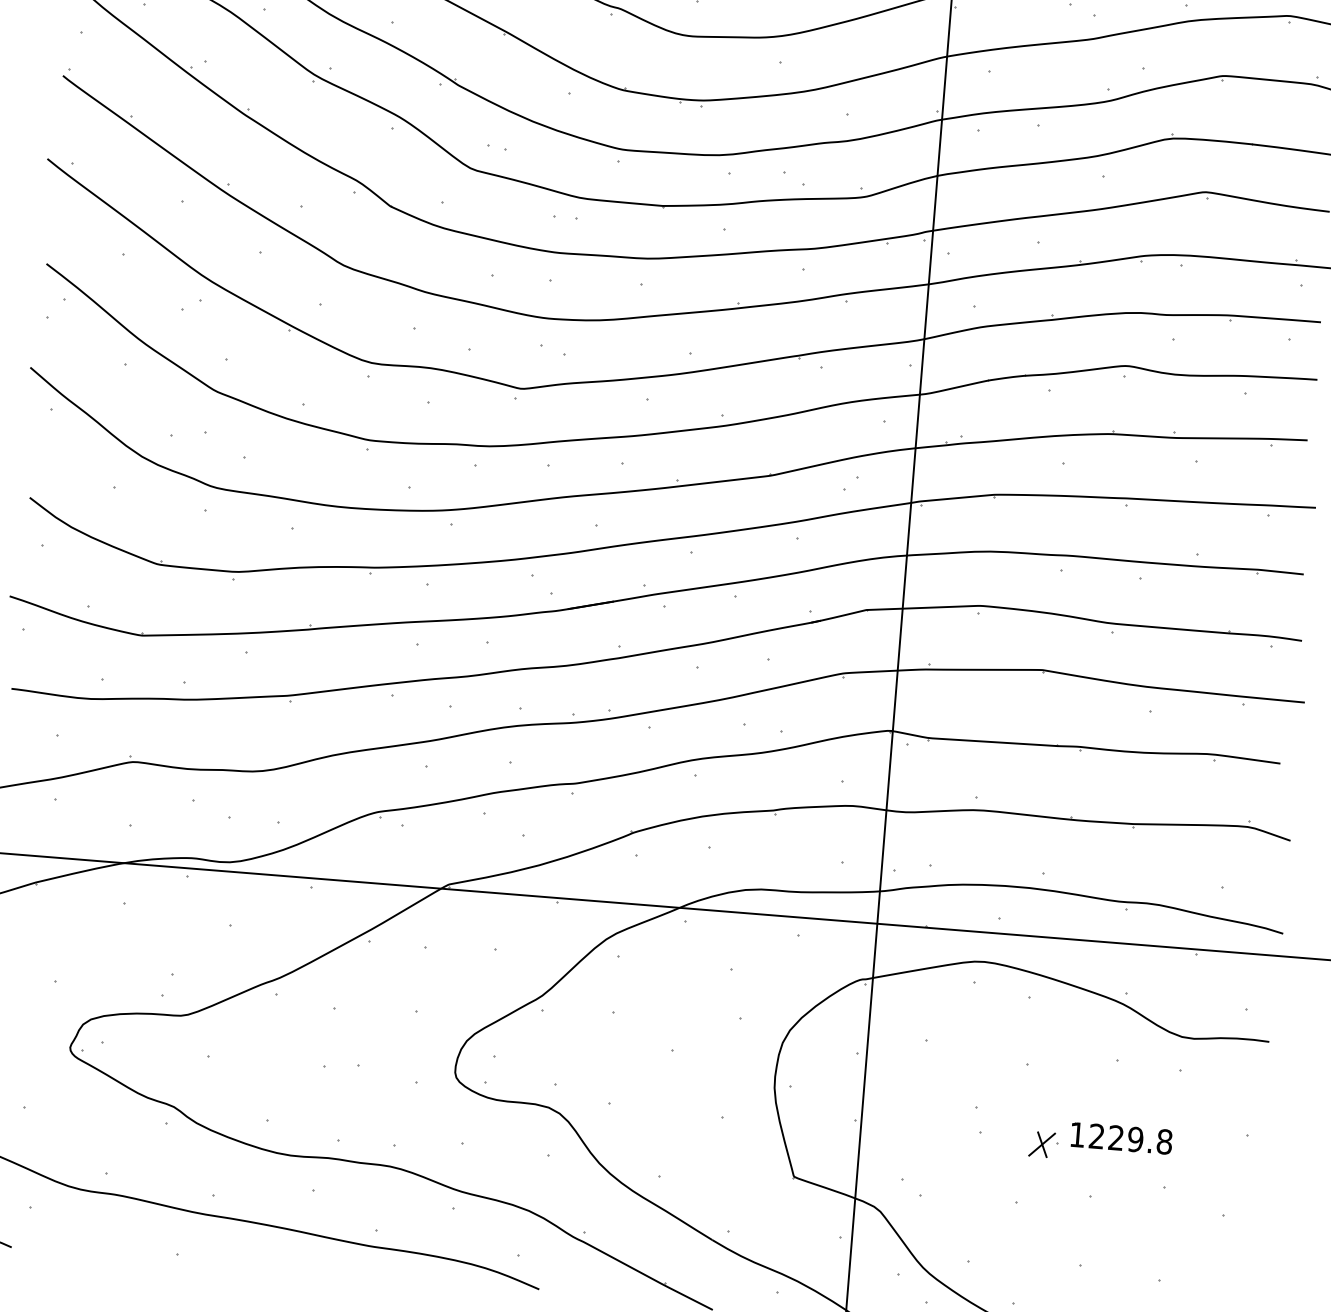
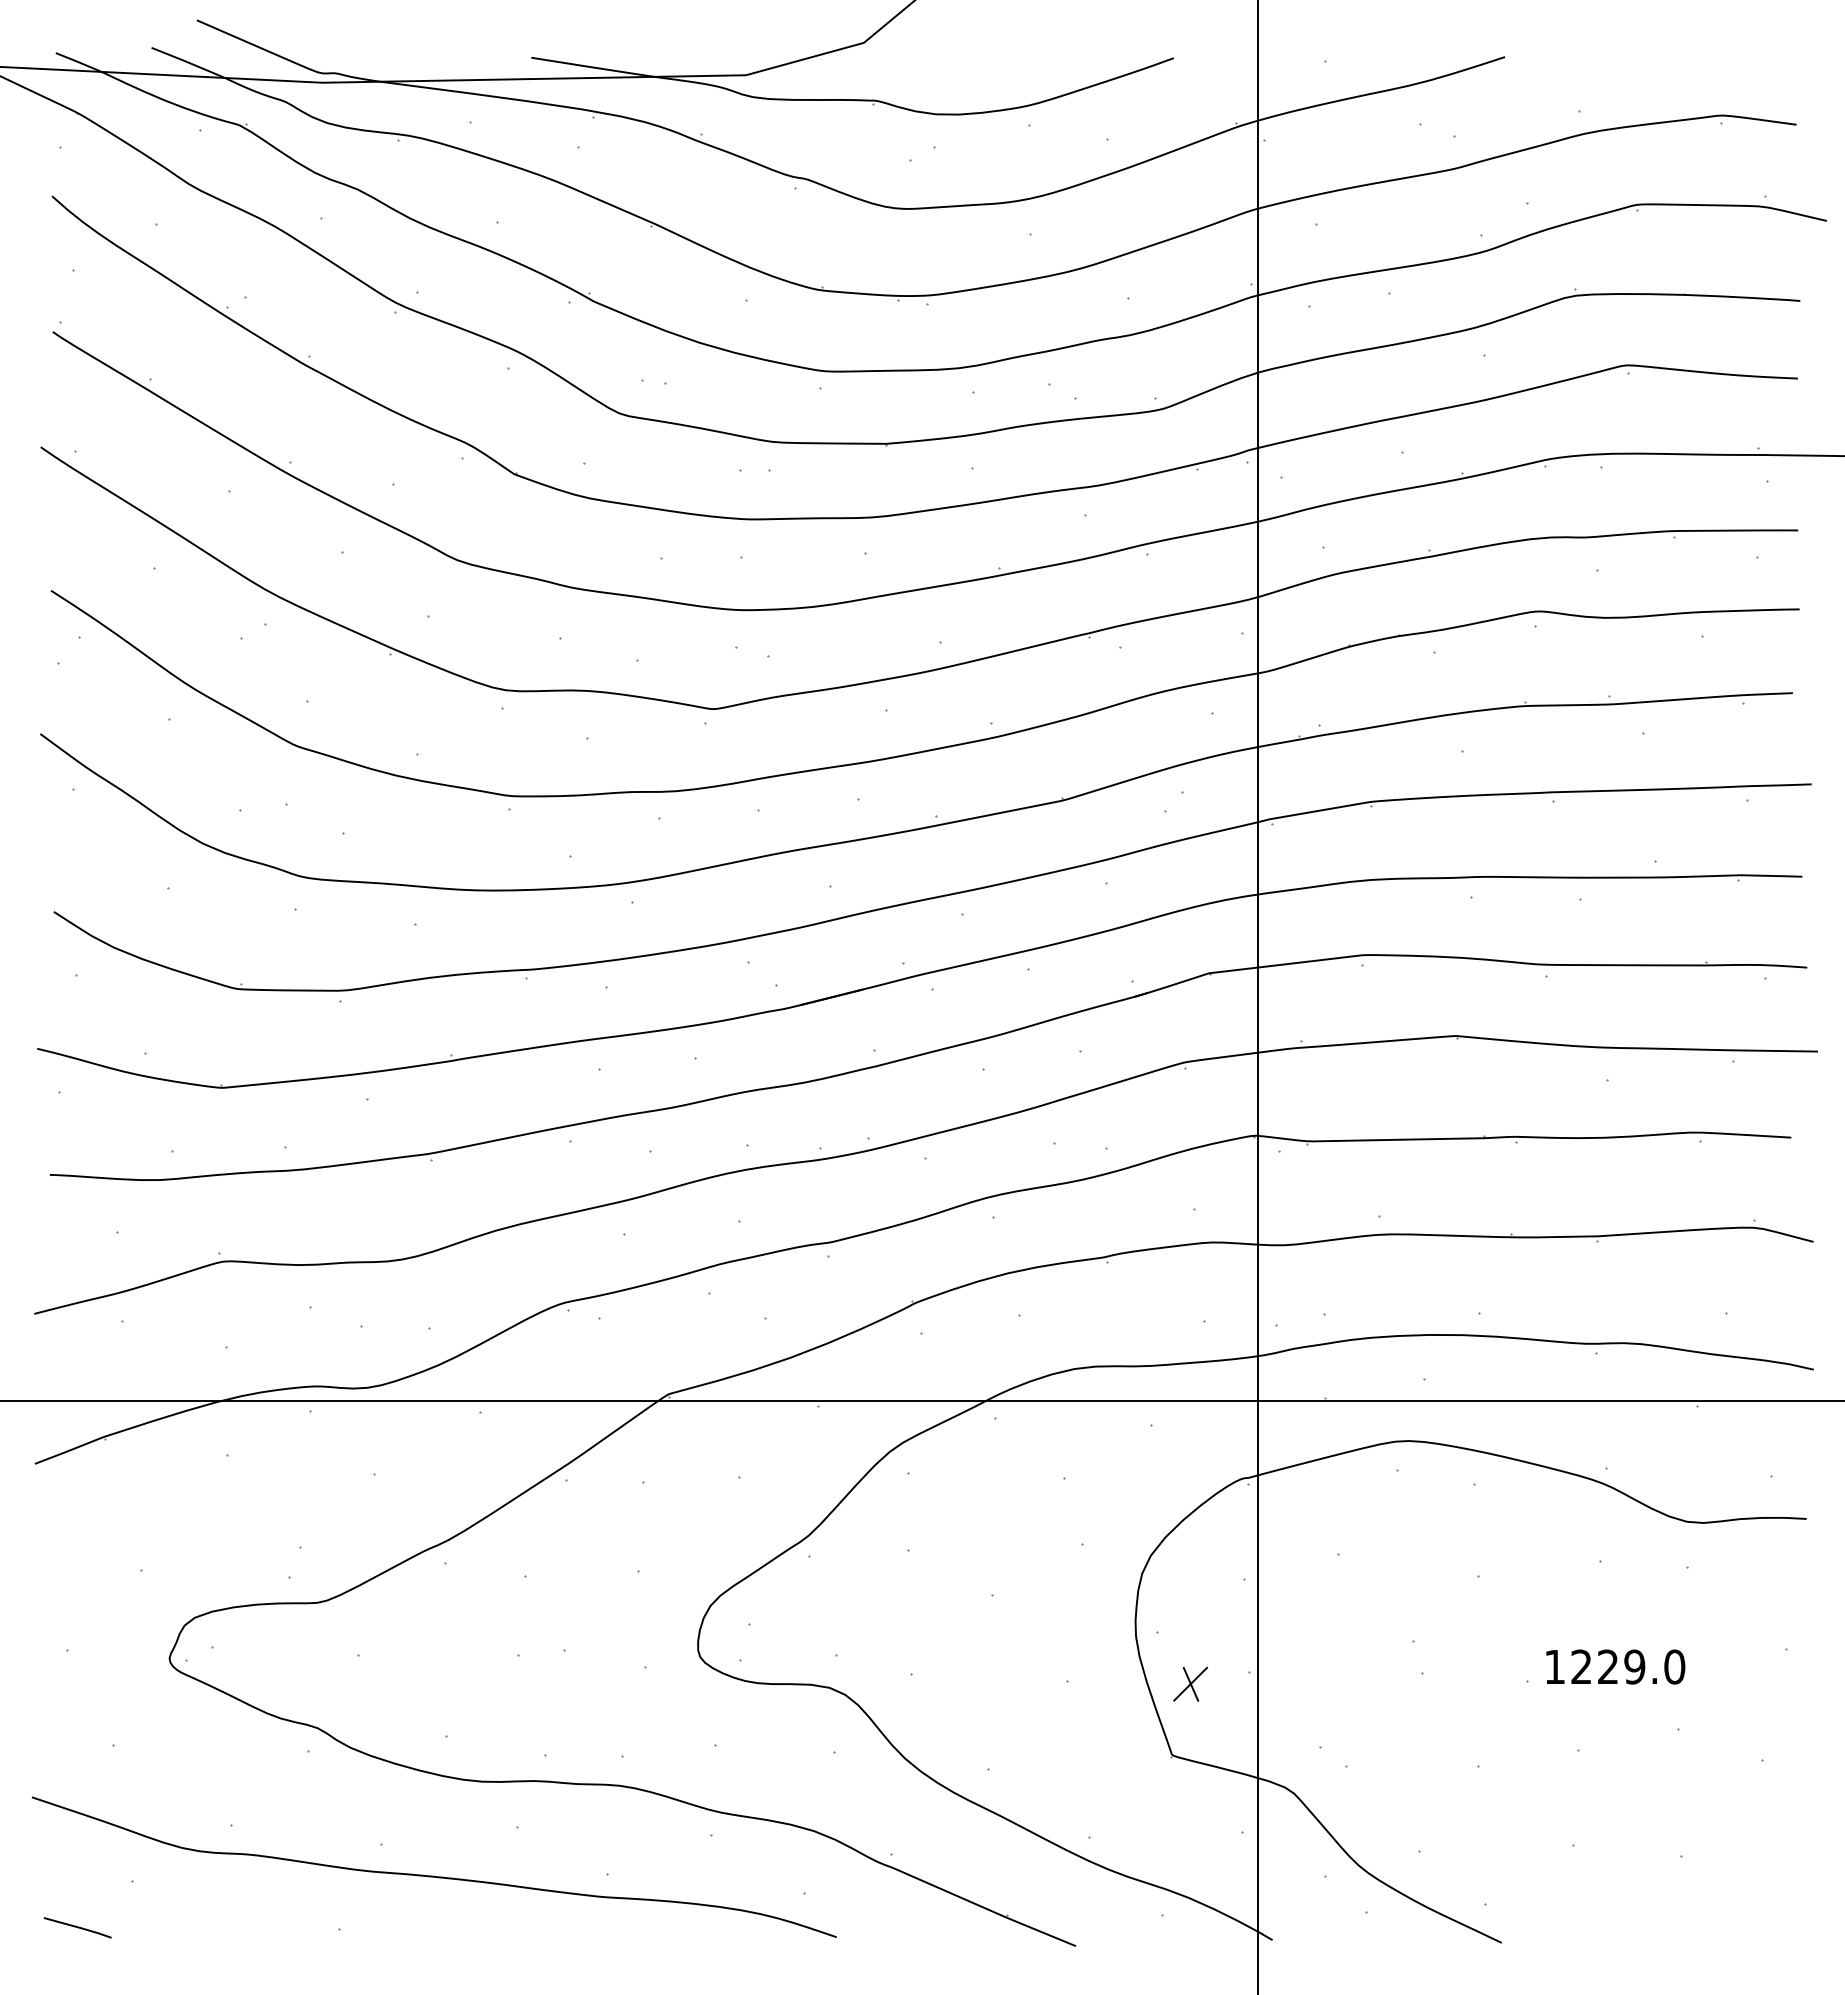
text: (1164, 1141) -> (1674, 1666), 1229.8 -> 1229.0
part: (1042, 1144) -> (1190, 1683), moved

